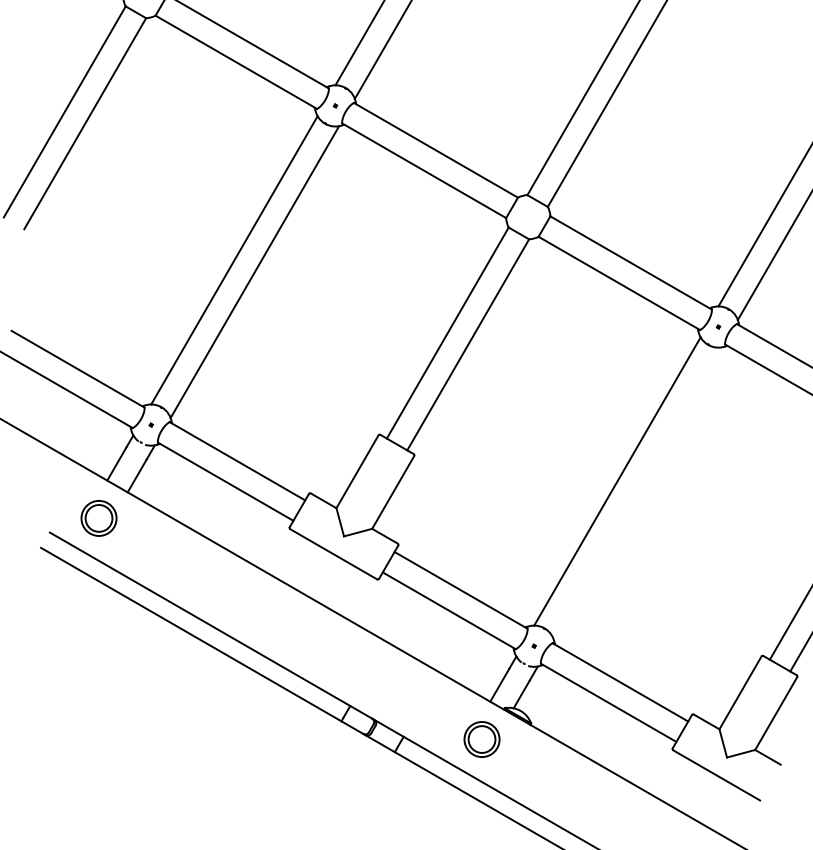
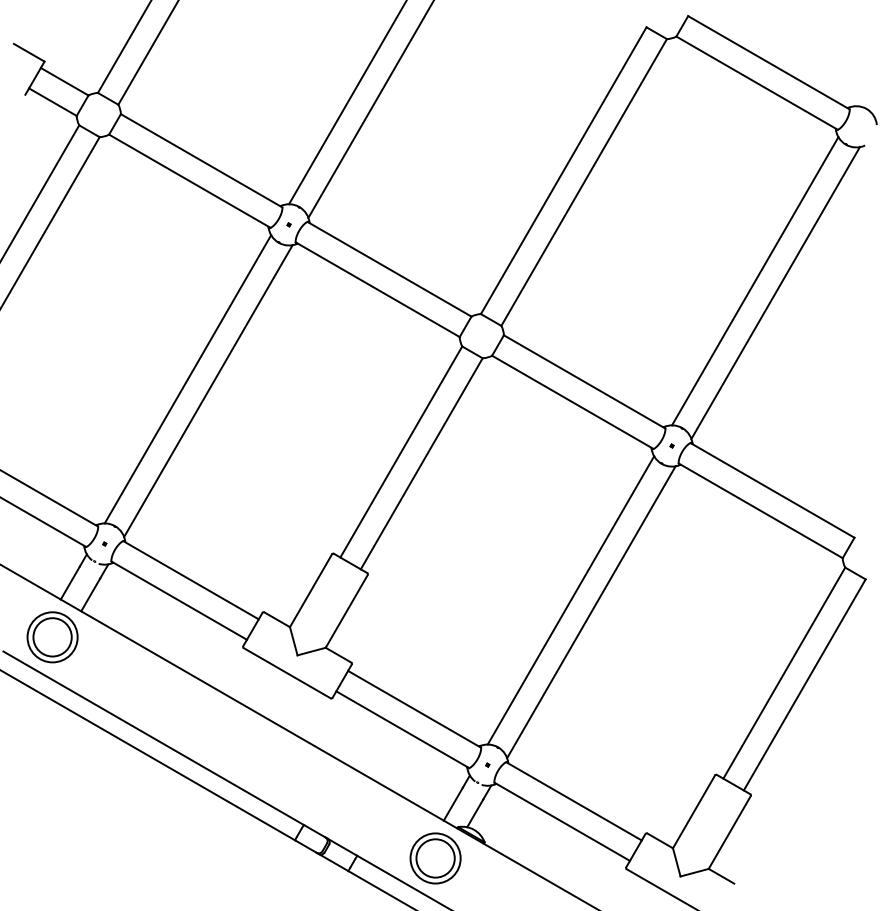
line: (637, 493) -> (591, 612), added
part: (98, 518) -> (52, 637), size x1.43
part: (481, 739) -> (435, 858), size x1.43

